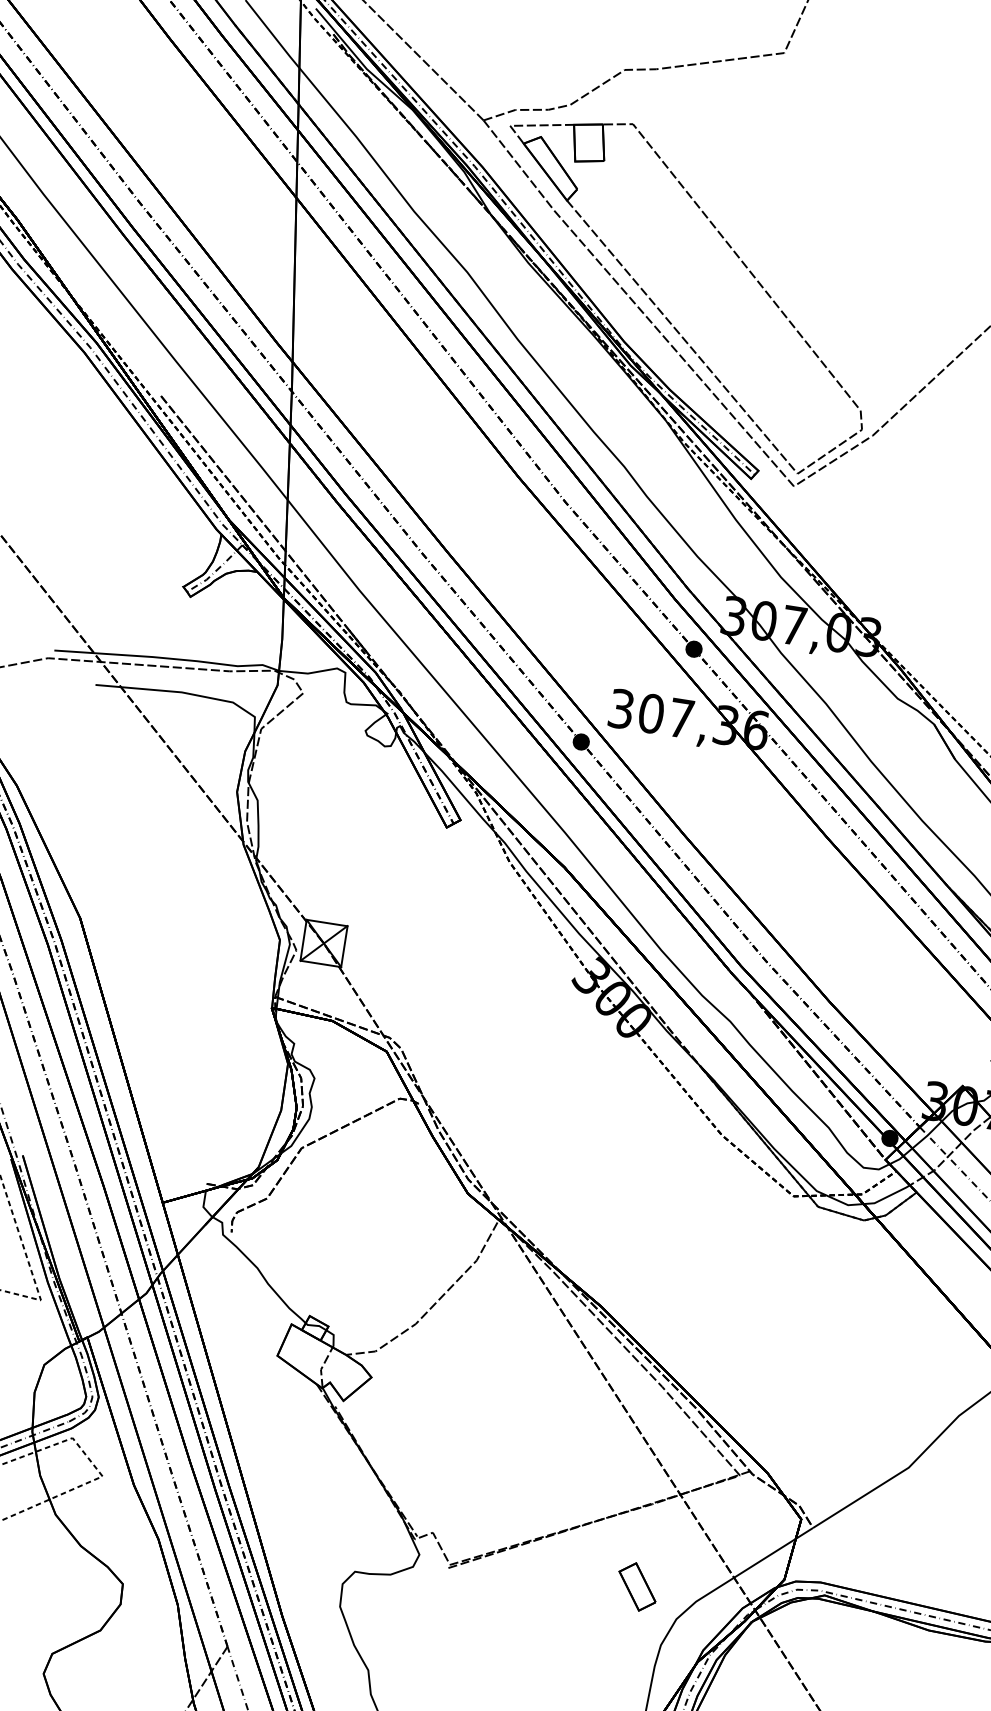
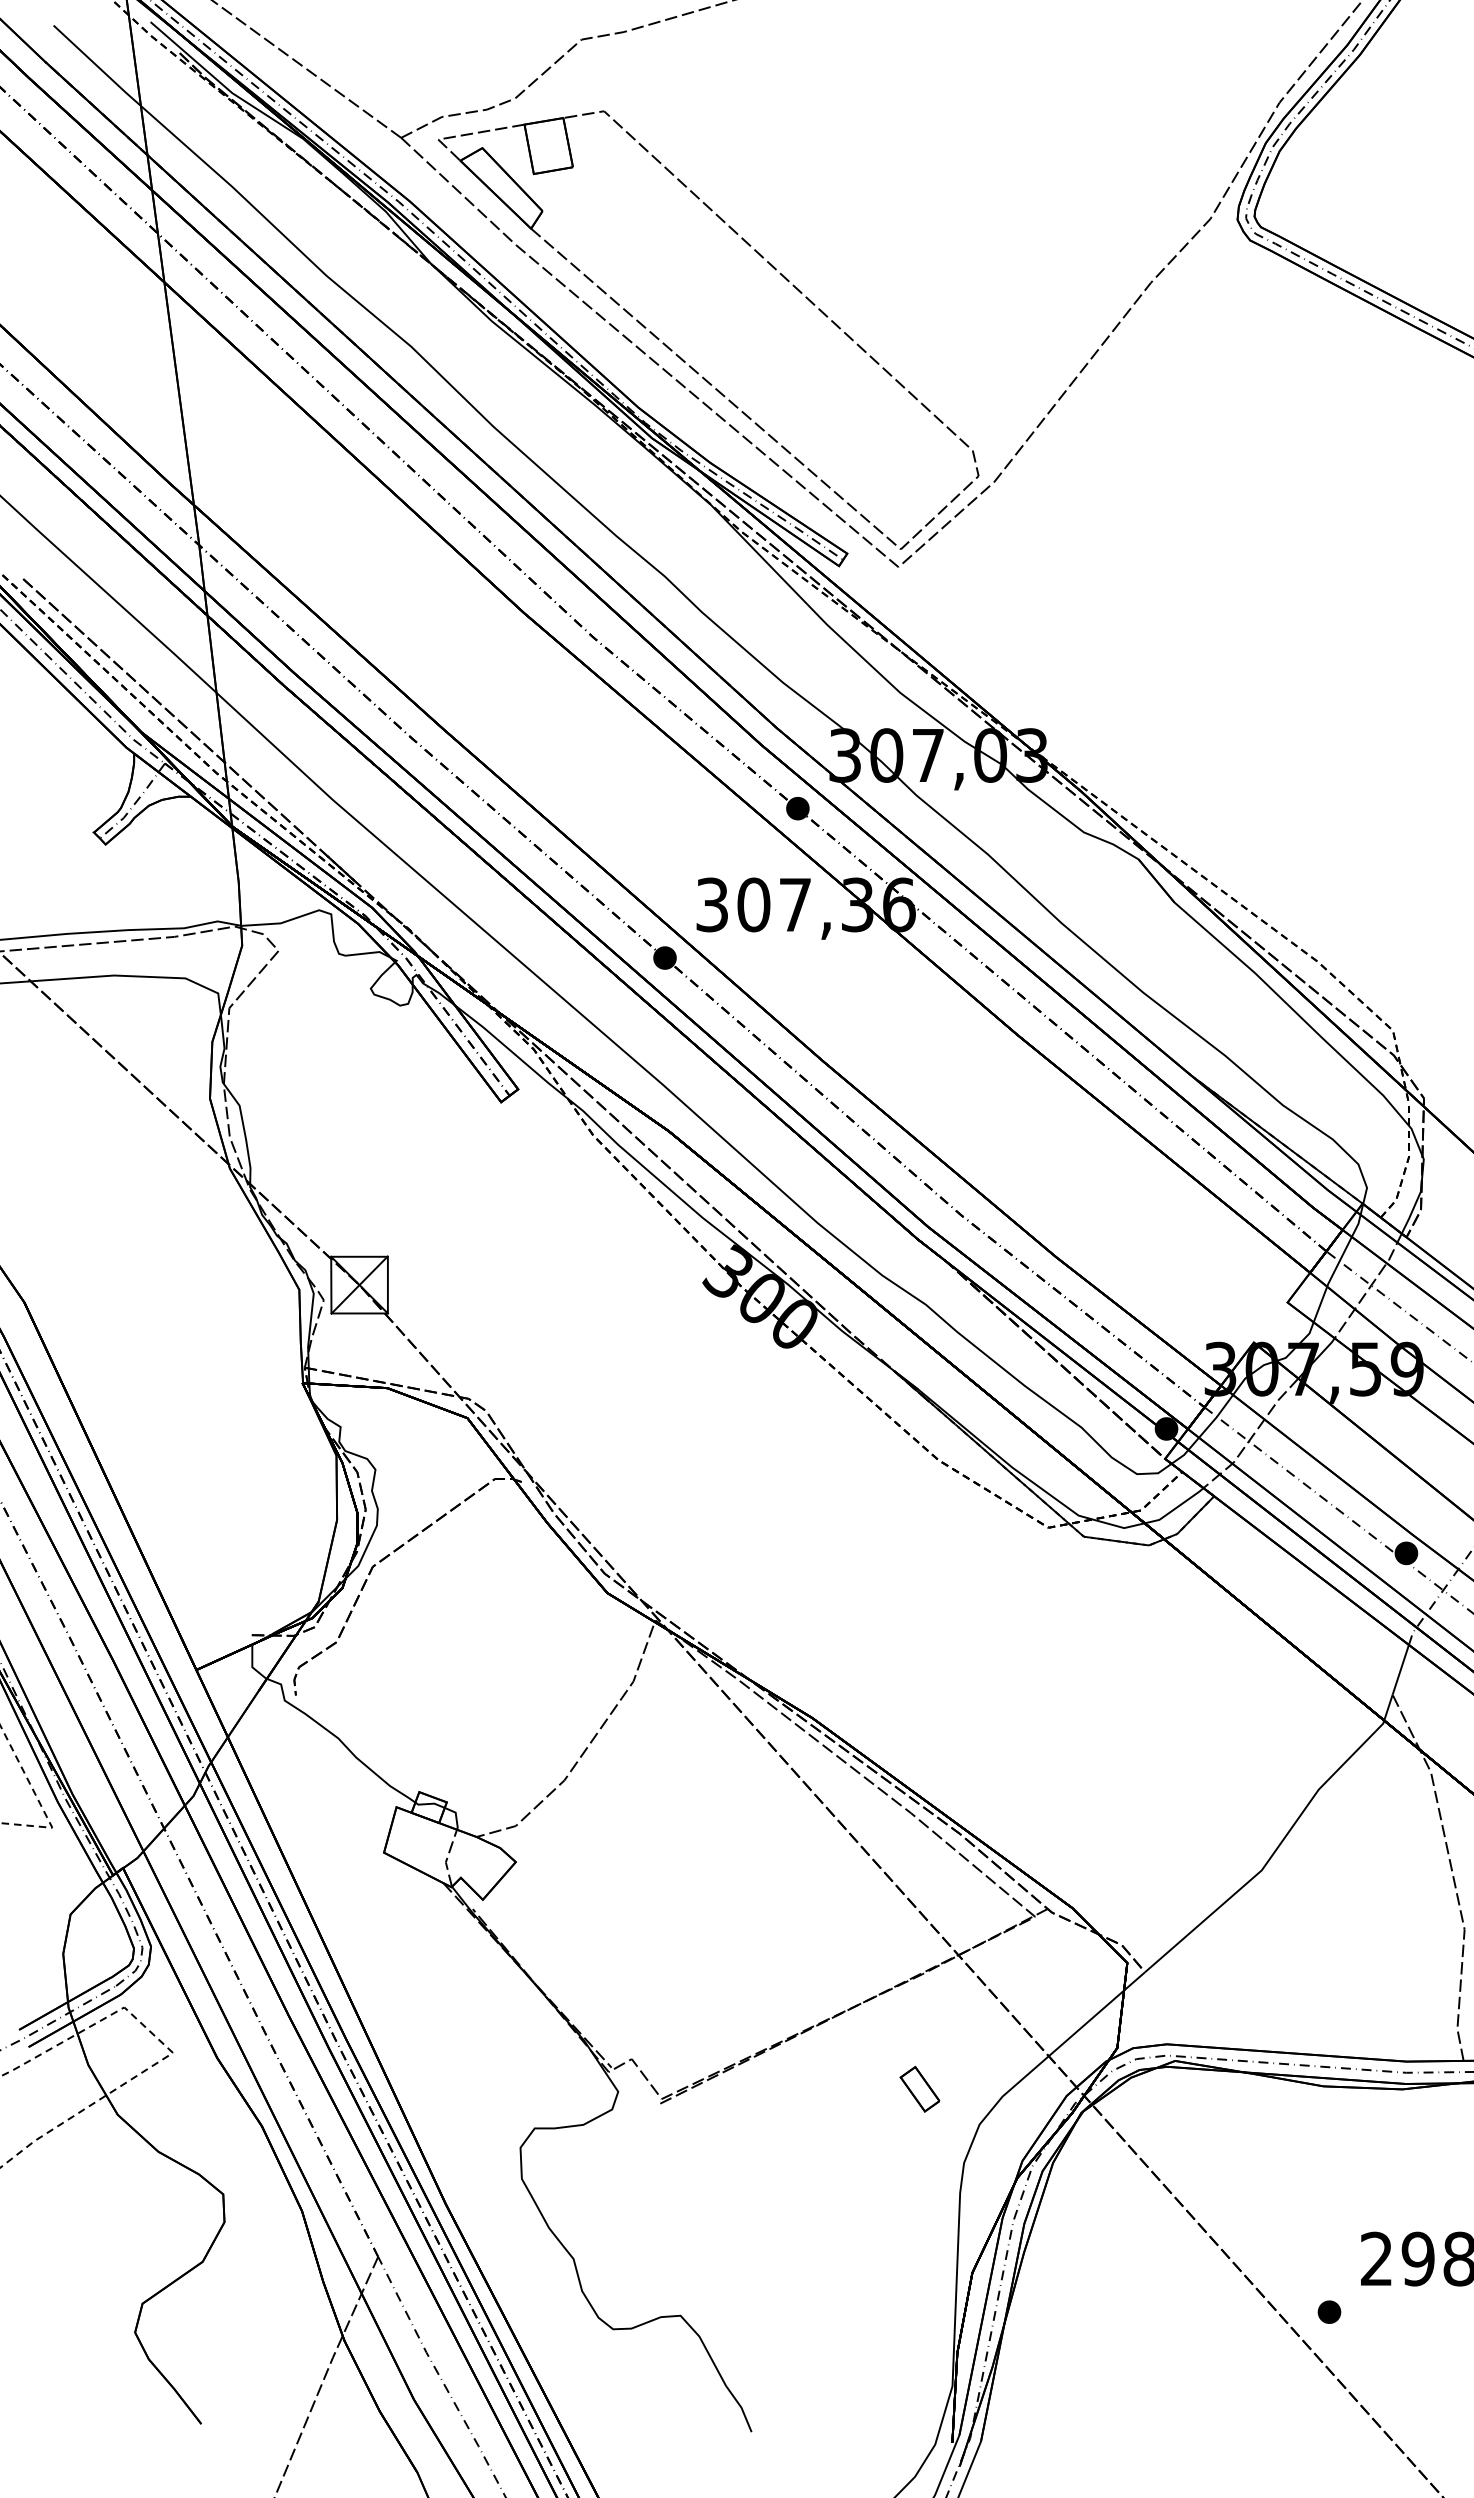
part: (637, 1587) -> (919, 2089), size x0.7

